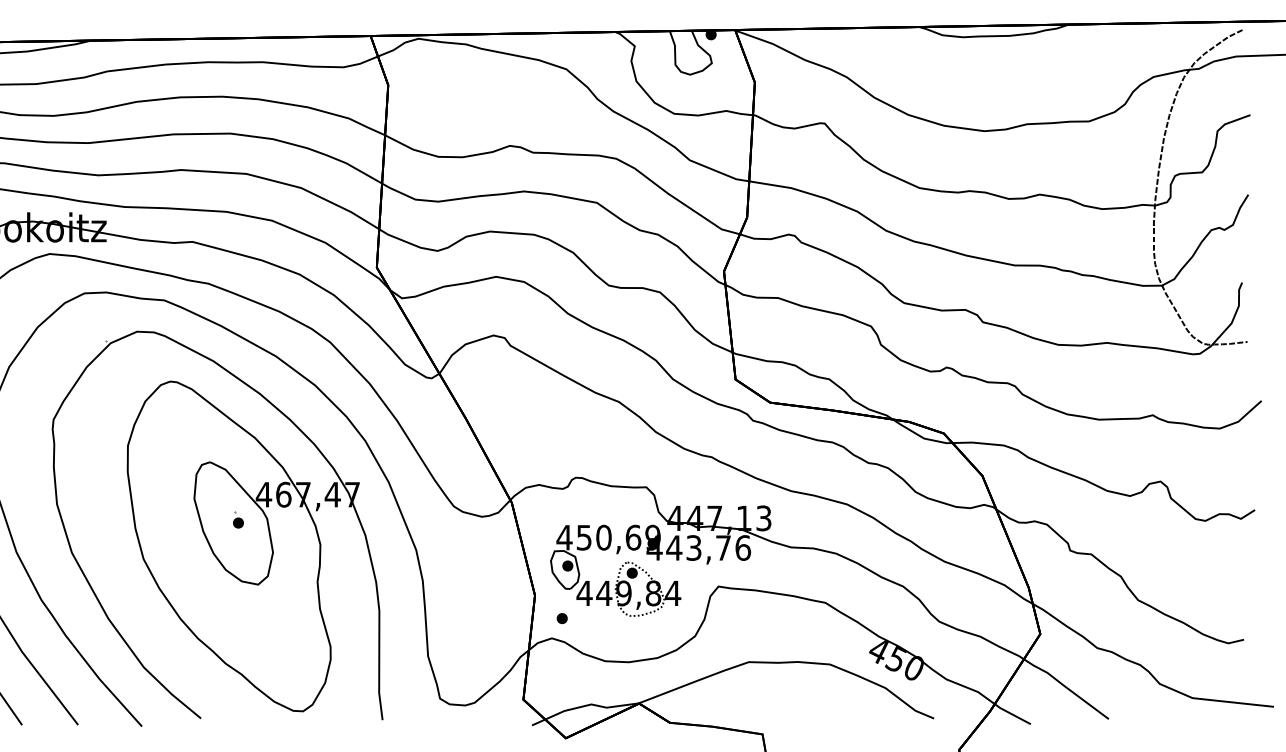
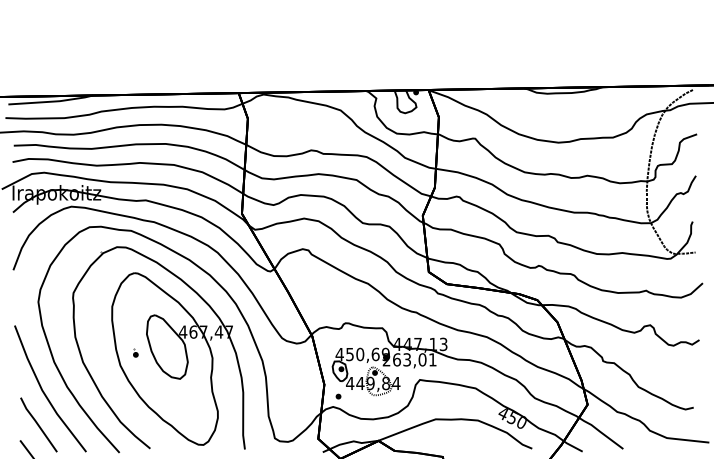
part: (237, 518) -> (135, 352), moved
text: (698, 547) -> (409, 359), 443,76 -> 263,01

